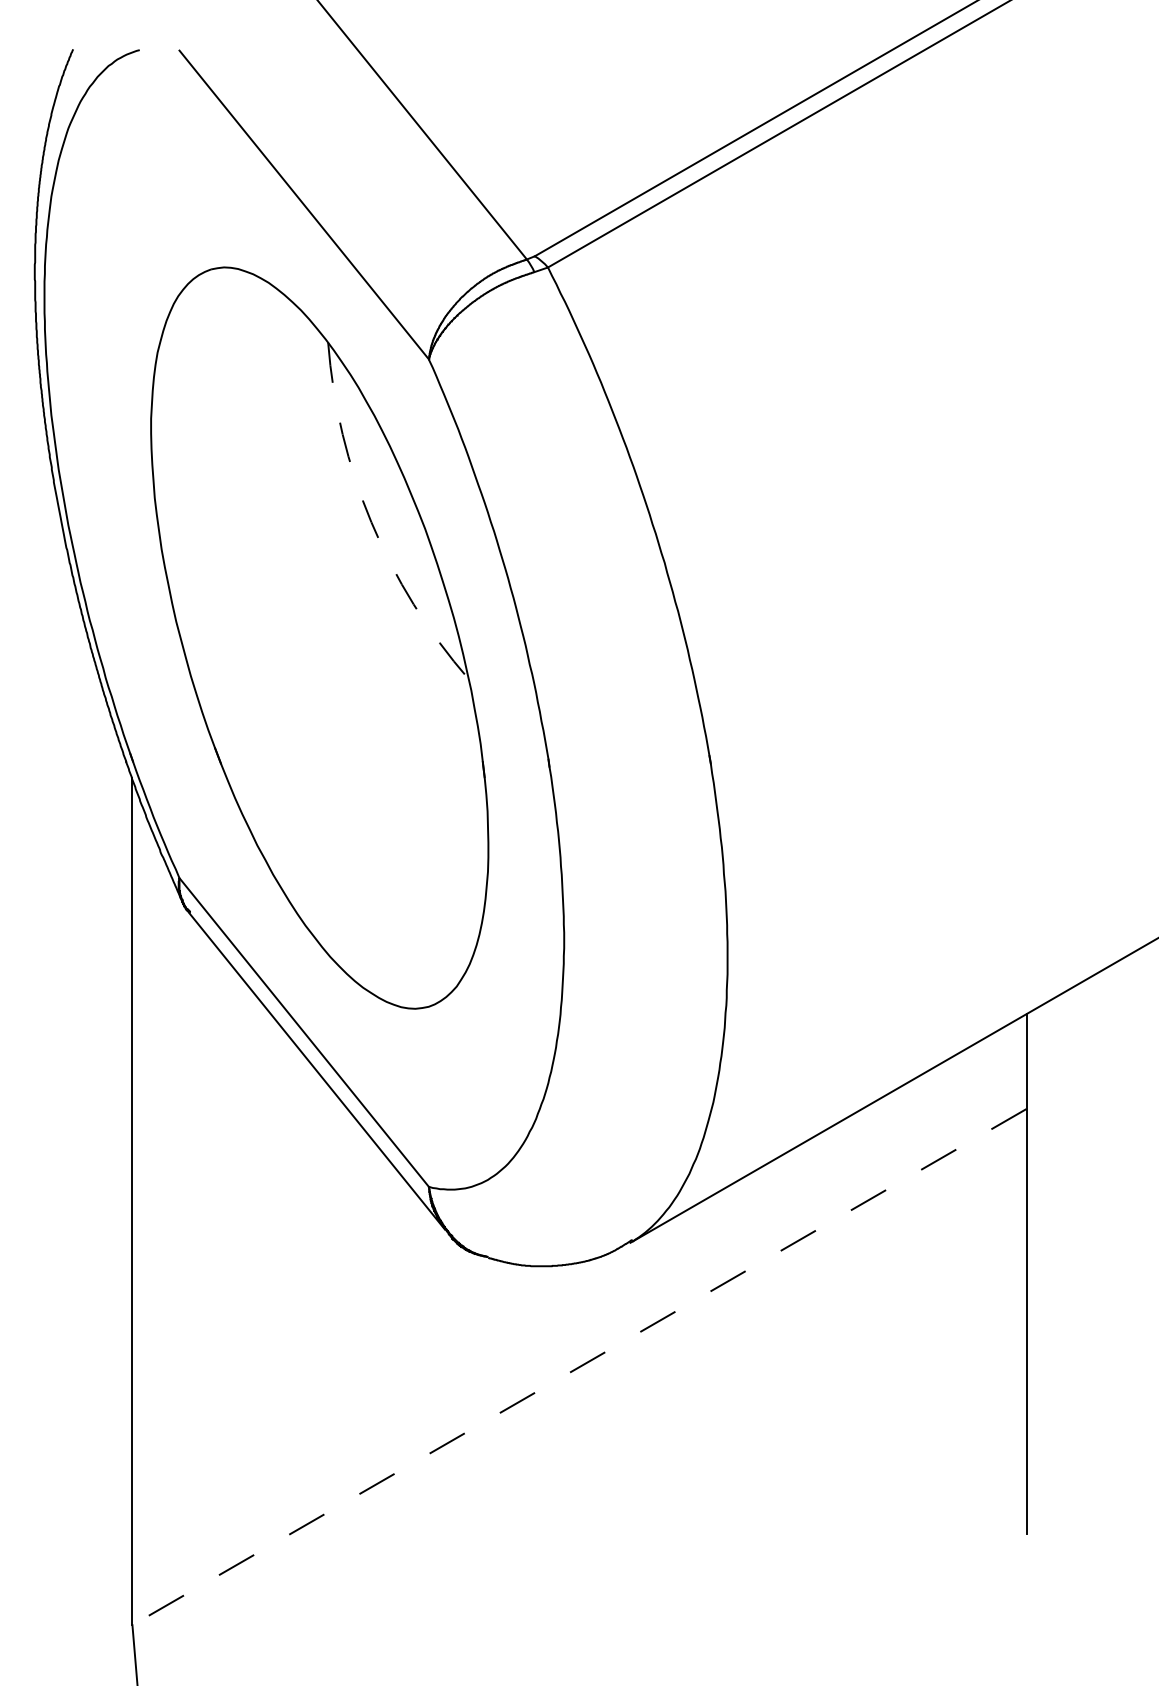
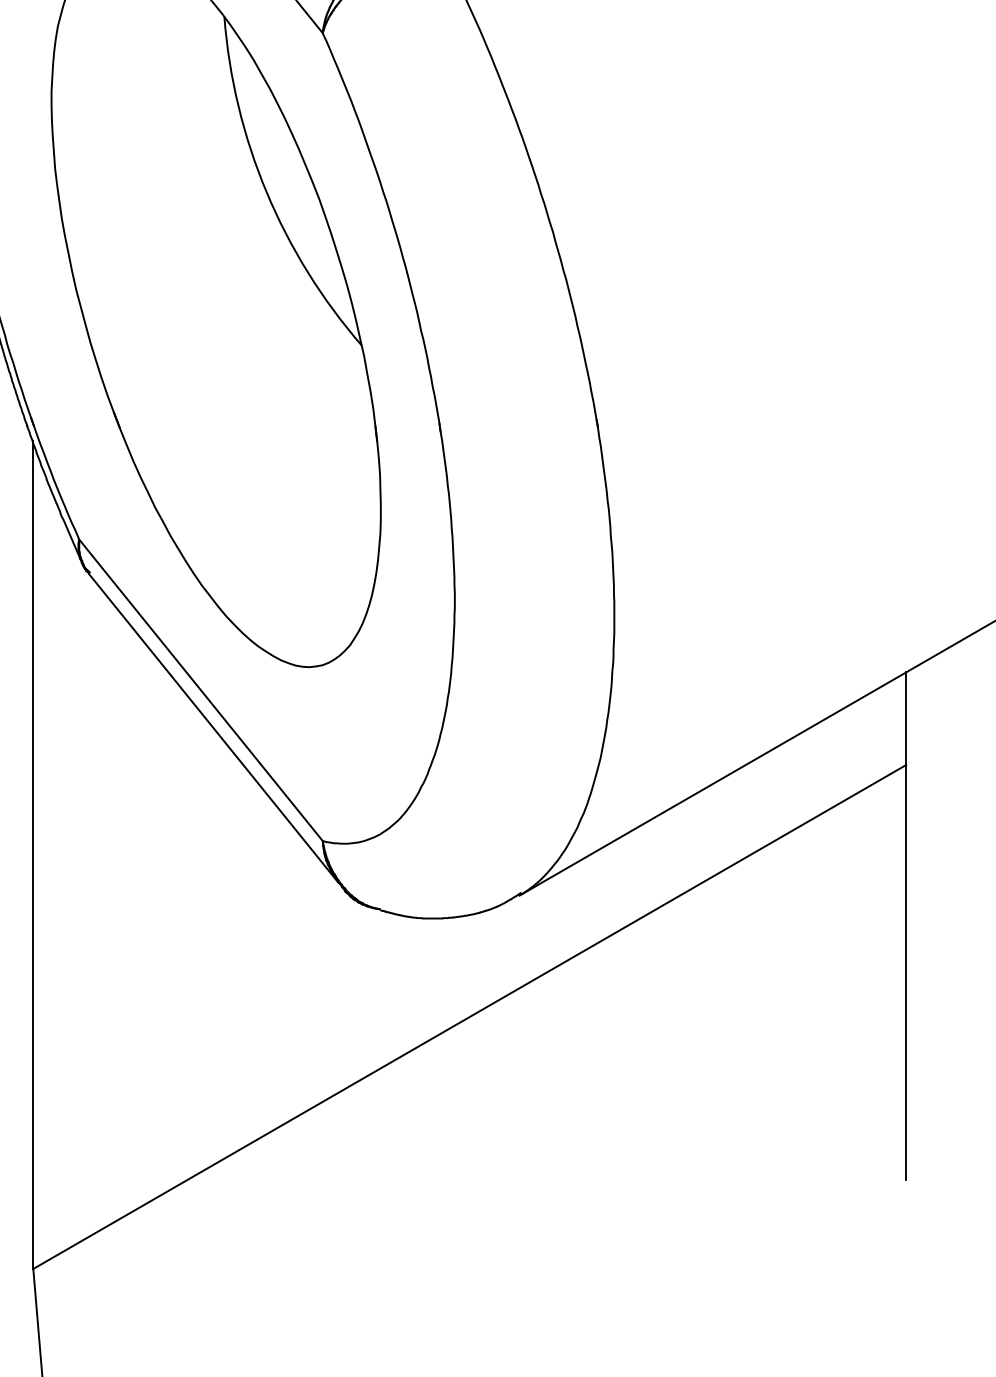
arc: (371, 522) -> (266, 192), dashed -> solid
line: (579, 1367) -> (469, 1017), dashed -> solid

